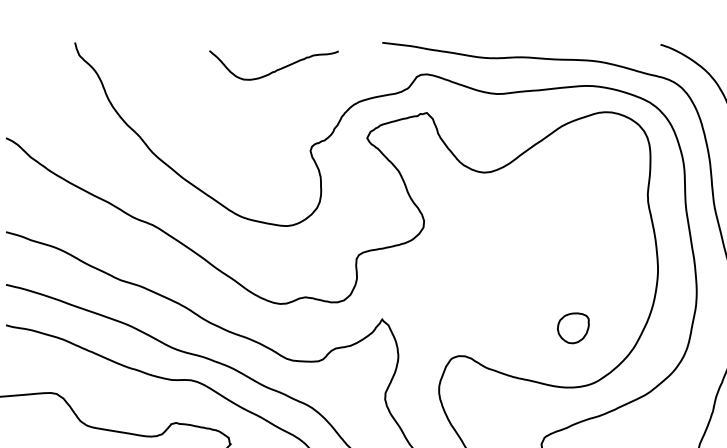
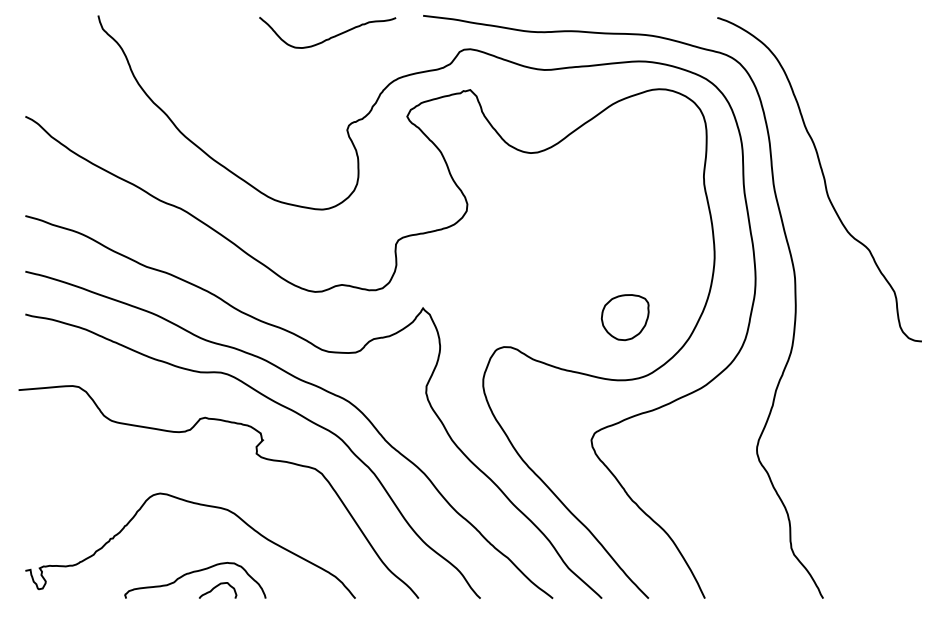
curve: (275, 69) -> (329, 37), moved
part: (572, 328) -> (624, 317), size x1.43

